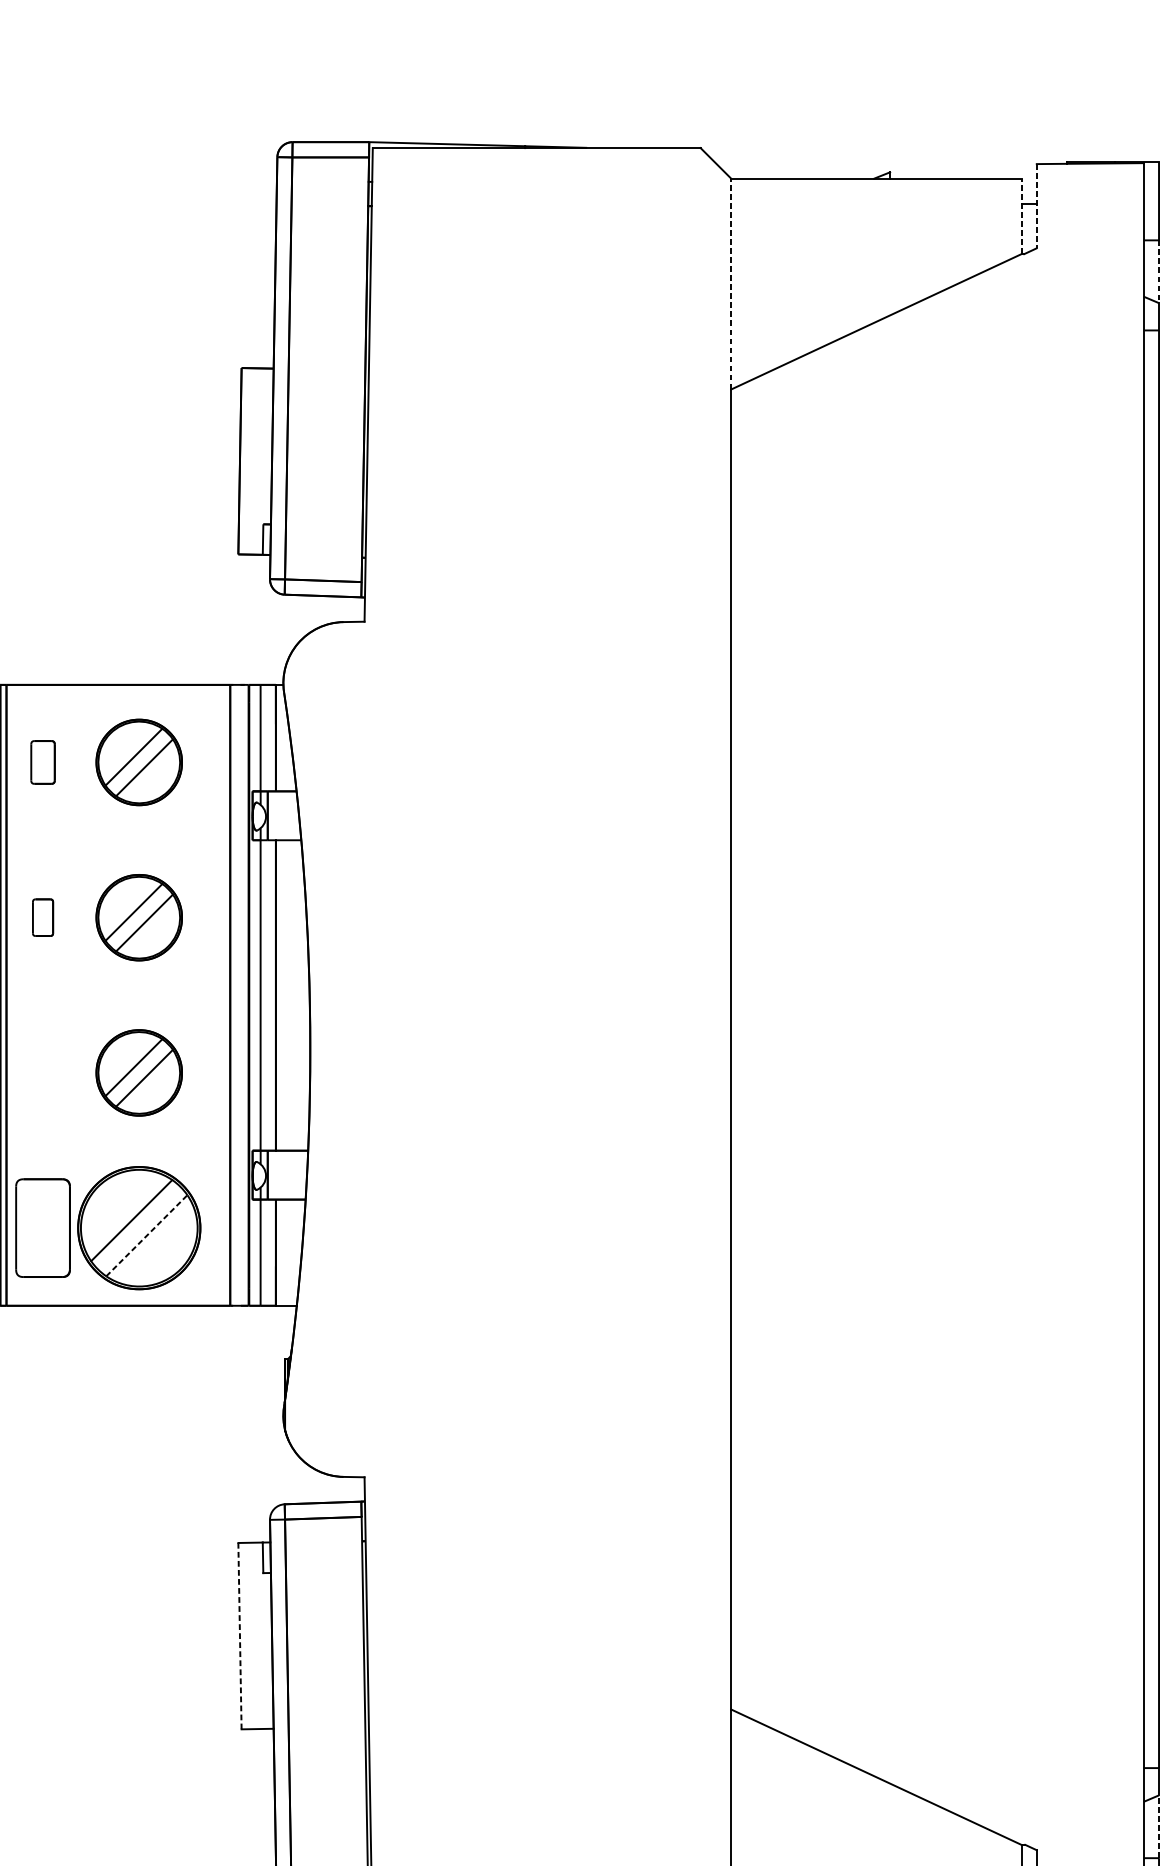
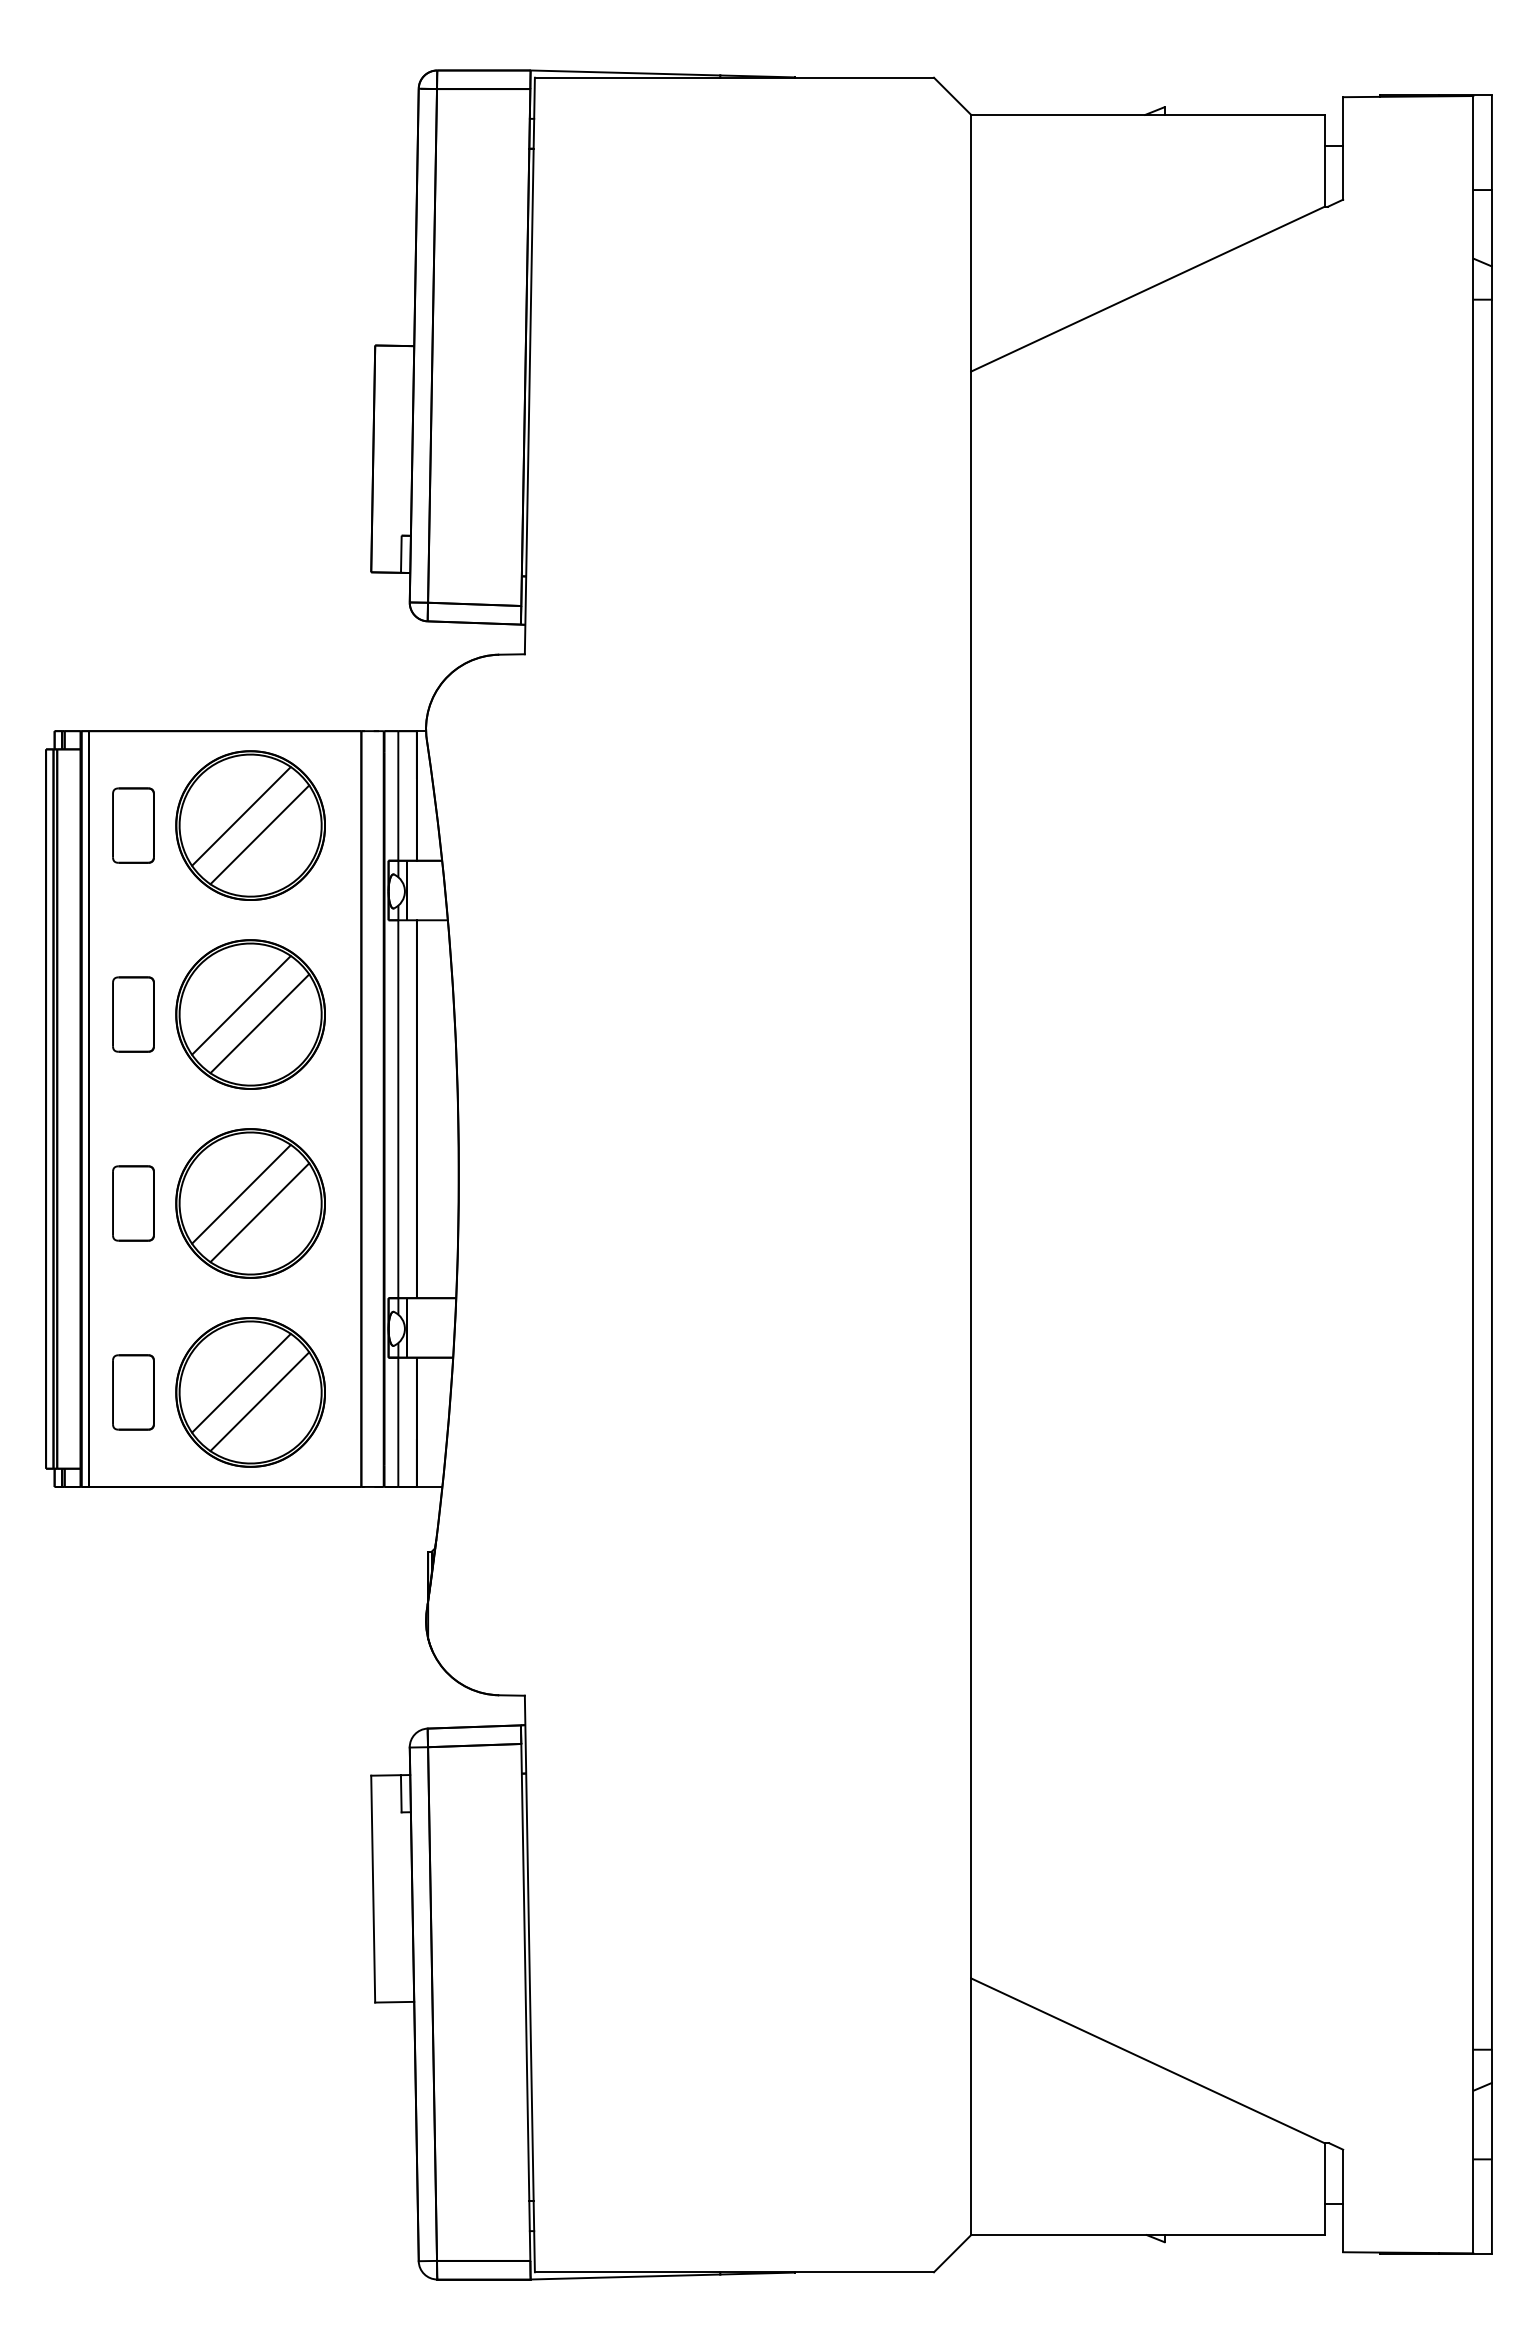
line: (1037, 206) -> (1343, 148), dashed -> solid
line: (1021, 216) -> (1324, 160), dashed -> solid
line: (1158, 271) -> (1491, 228), dashed -> solid
line: (731, 283) -> (971, 242), dashed -> solid
part: (43, 762) -> (133, 825), size x1.43
part: (139, 762) -> (250, 825), size x1.43
part: (43, 917) -> (133, 1014), size x1.67
part: (139, 917) -> (250, 1014), size x1.43
part: (43, 1072) -> (133, 1203), added
part: (139, 1072) -> (250, 1203), size x1.43
part: (43, 1228) -> (133, 1392), size x0.62
line: (146, 1235) -> (259, 1401), dashed -> solid
line: (240, 1635) -> (373, 1888), dashed -> solid
line: (1158, 1826) -> (1491, 2120), dashed -> solid

